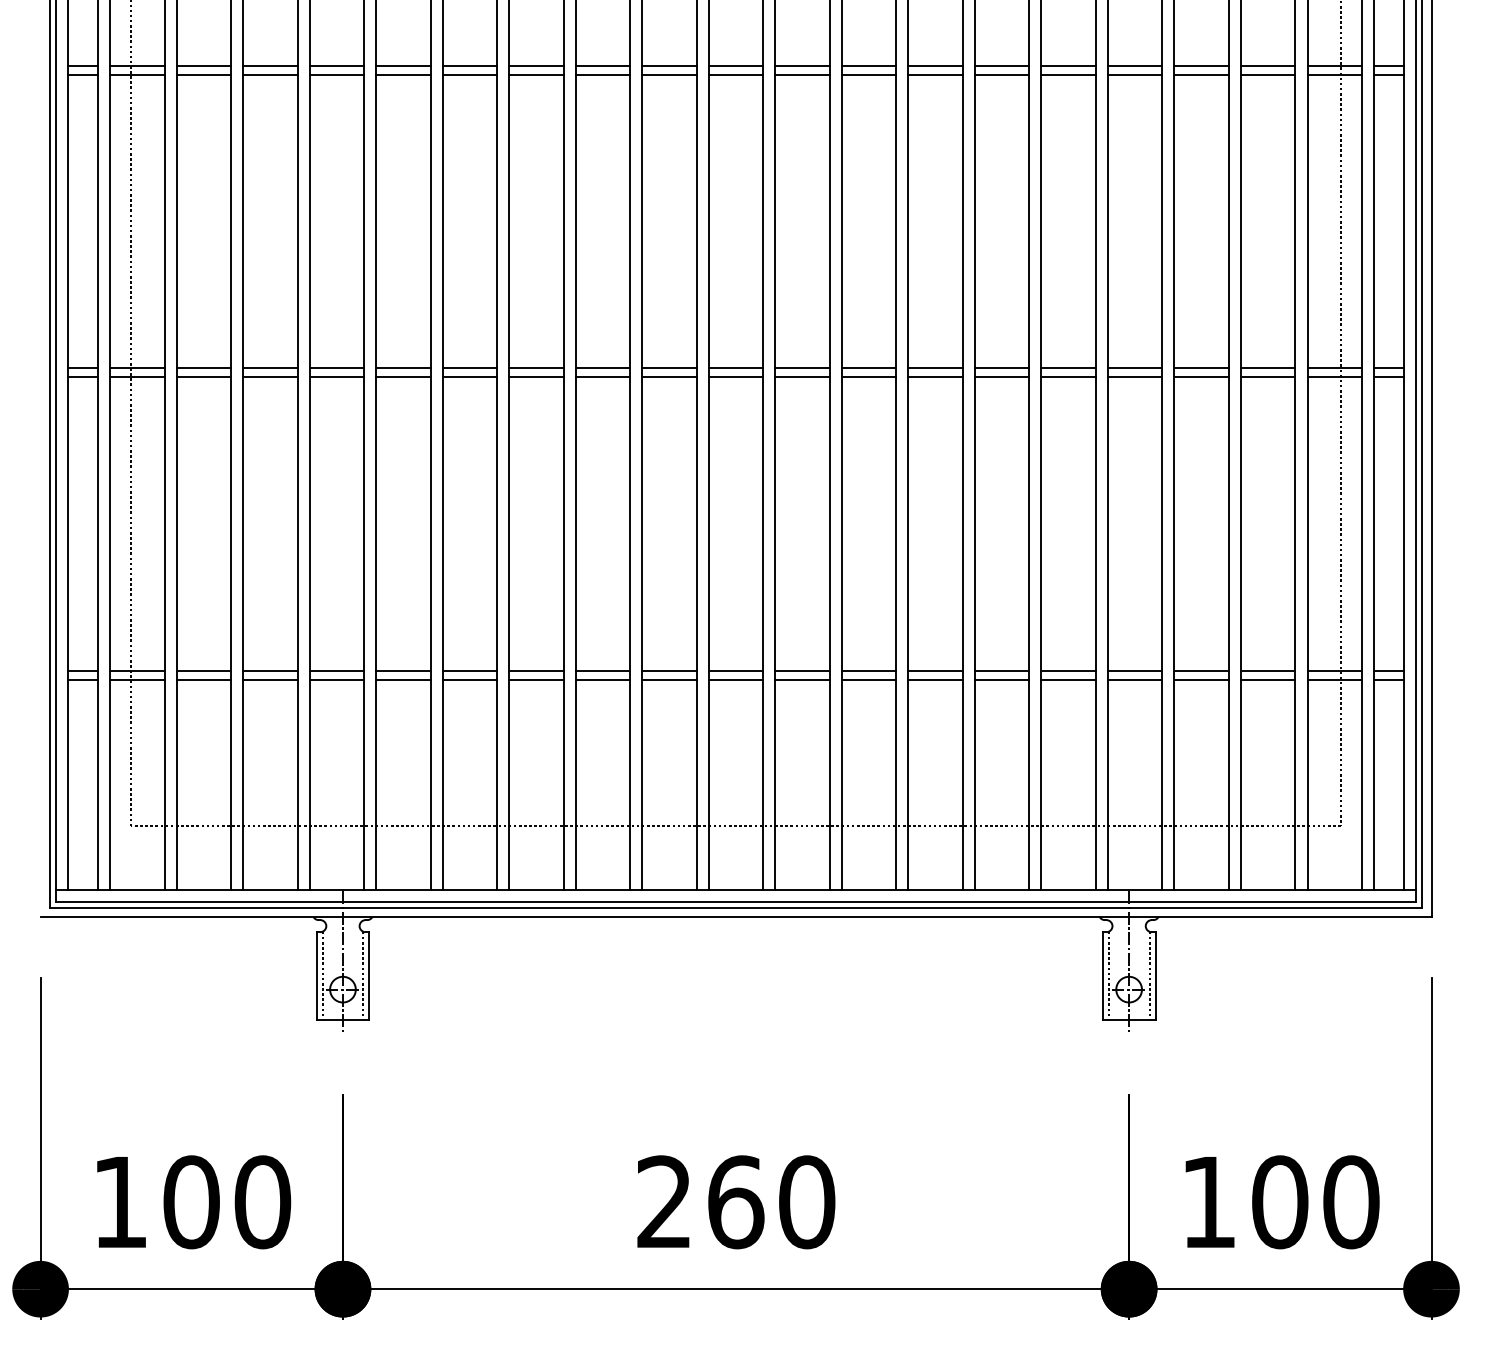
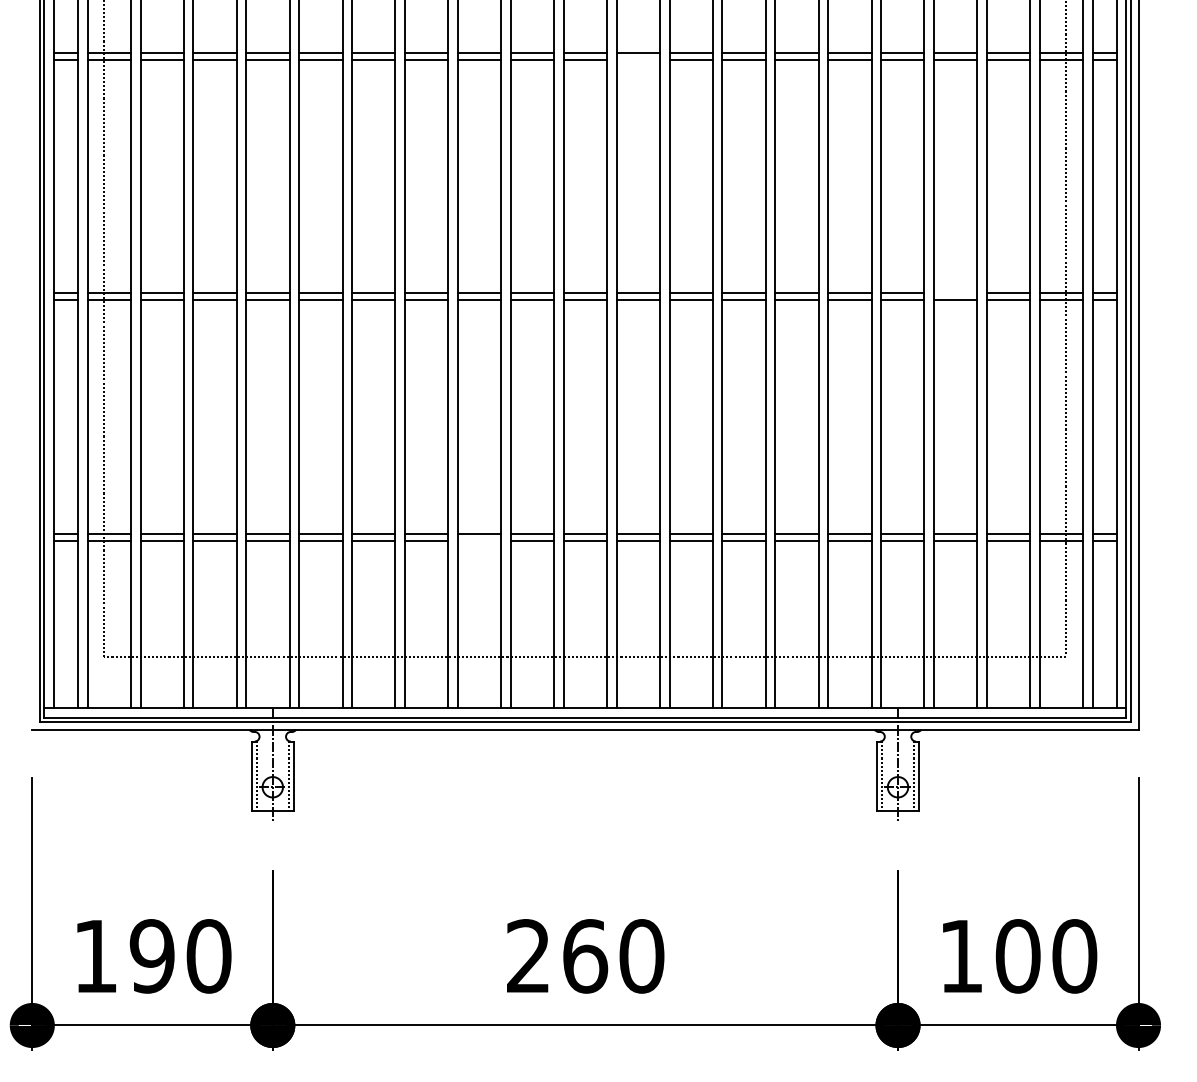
line: (802, 74) -> (638, 59), removed
line: (1201, 368) -> (955, 293), removed
line: (602, 679) -> (479, 540), removed
text: (191, 1202) -> (152, 956), 100 -> 190

